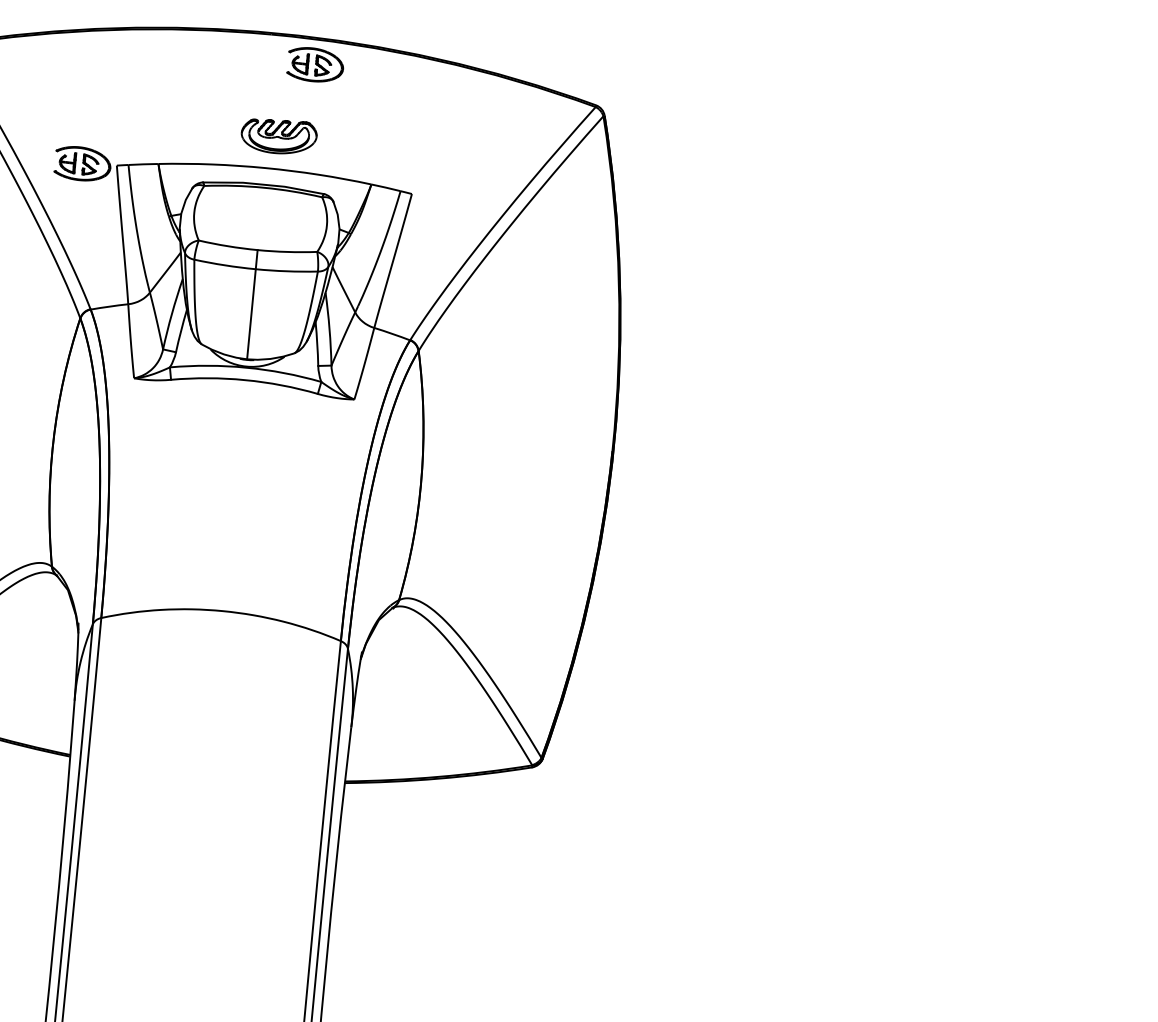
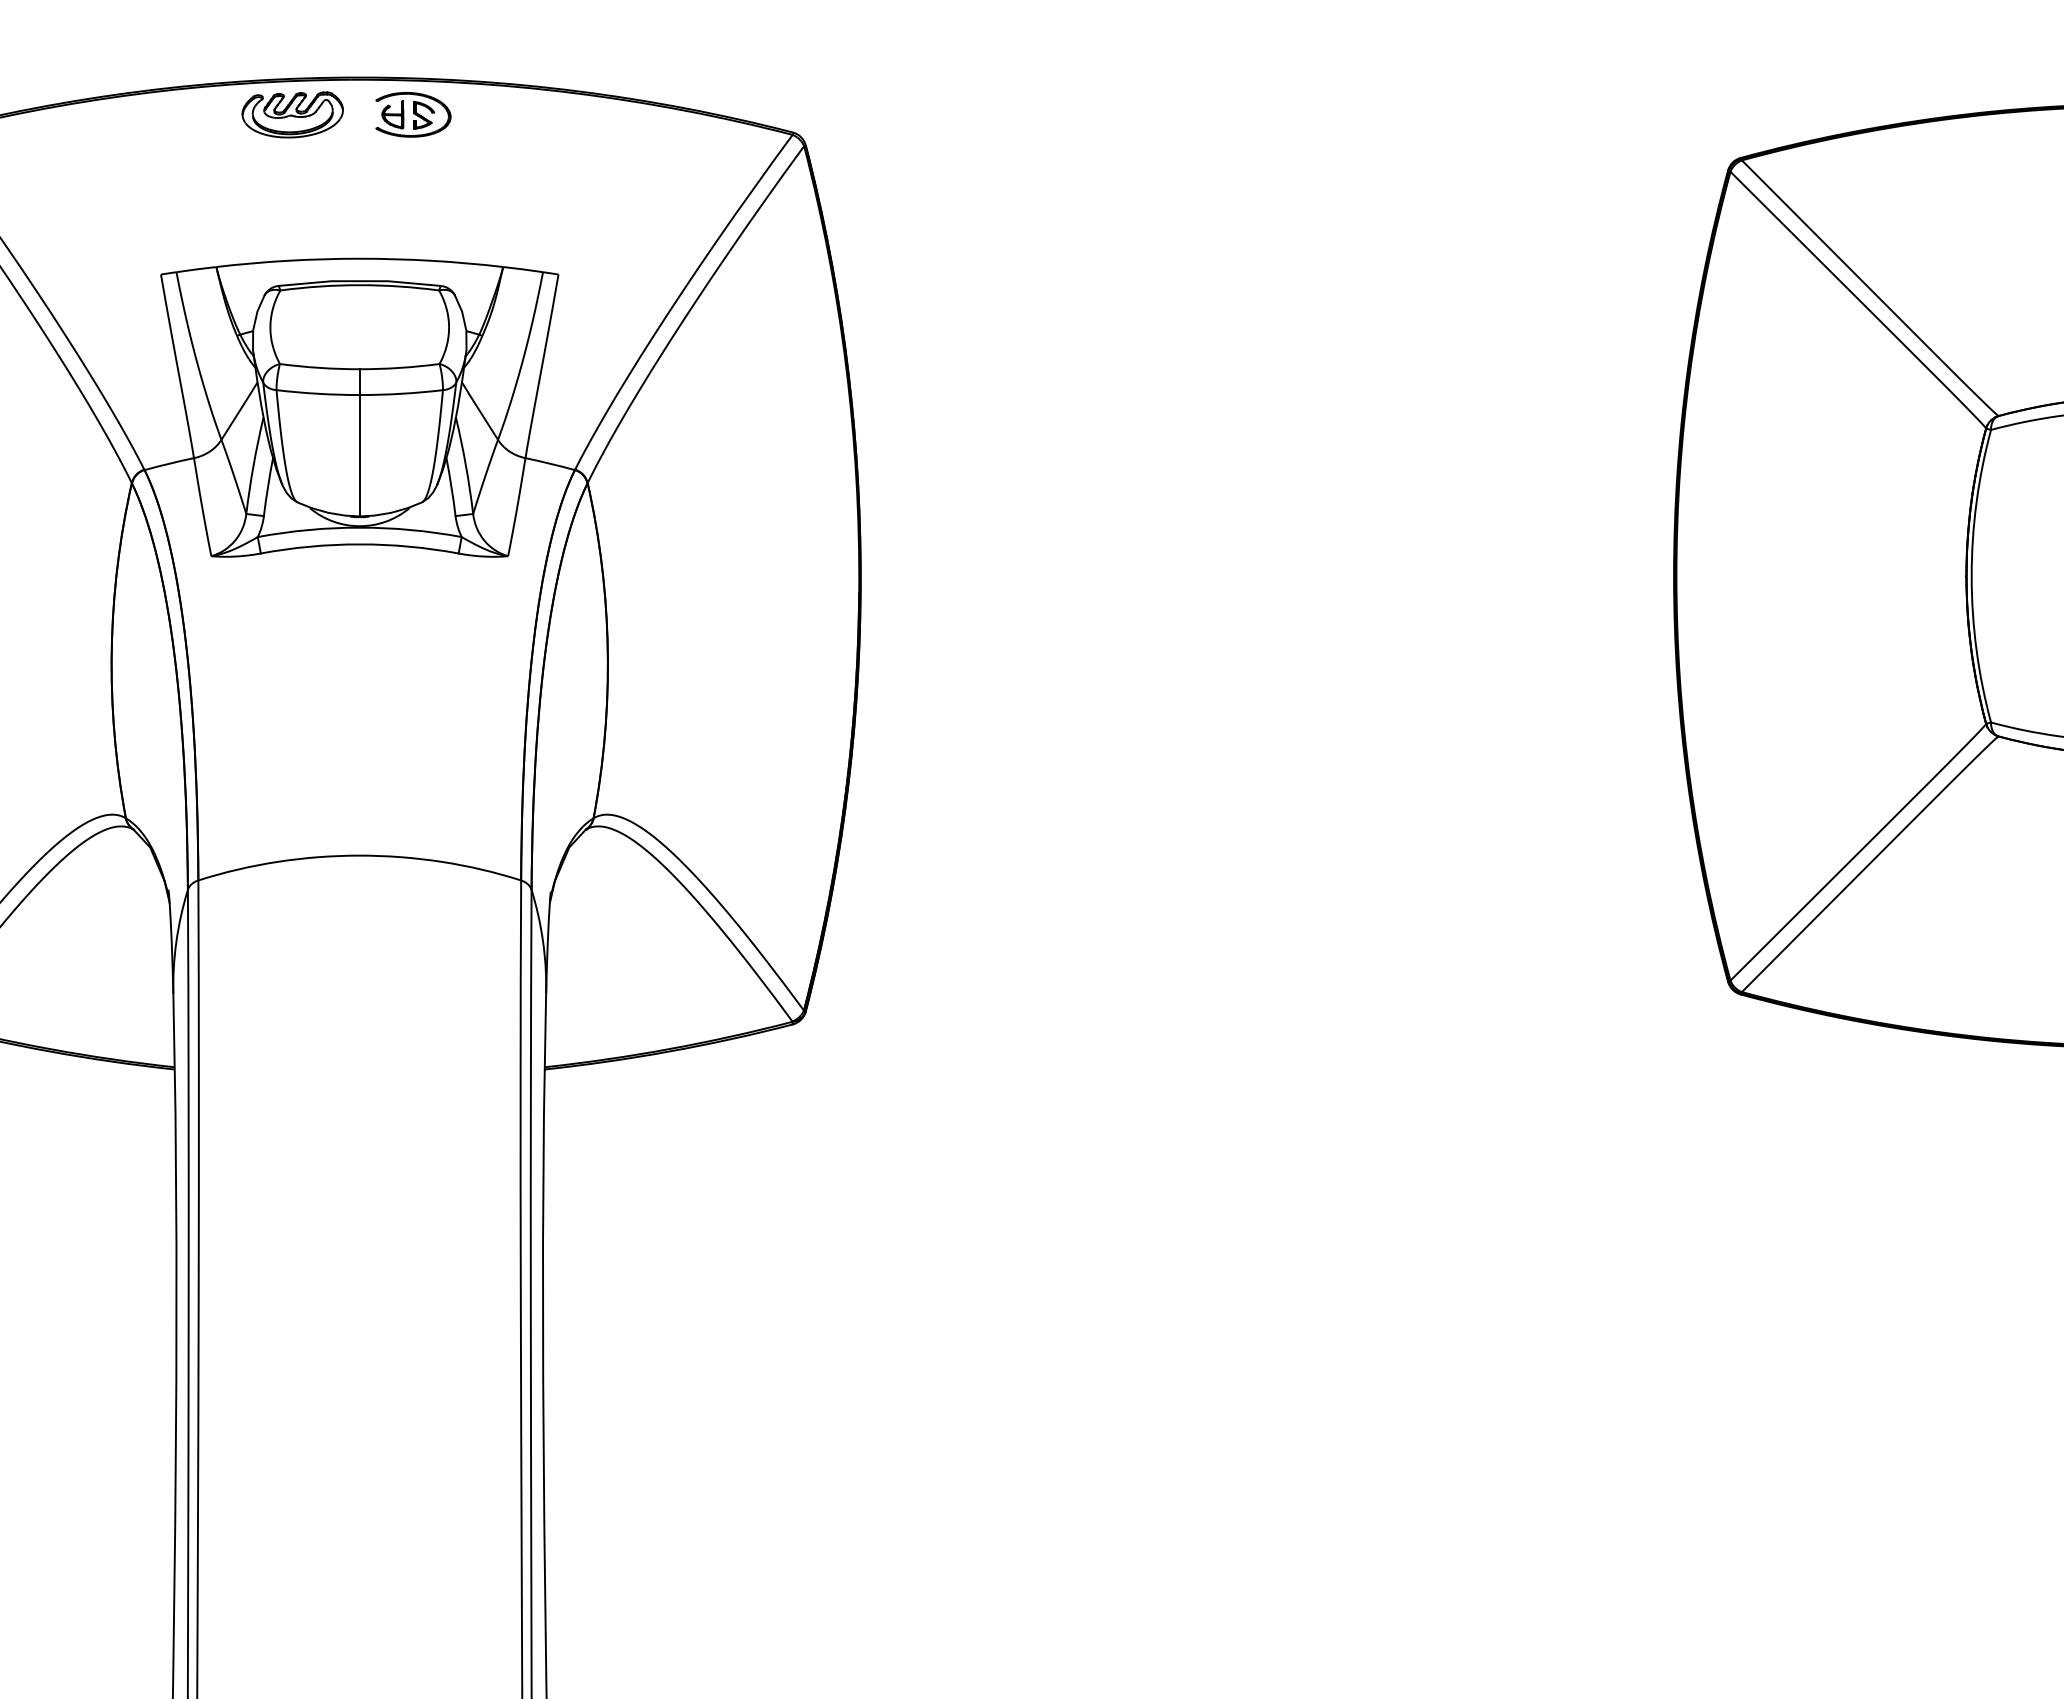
part: (278, 136) -> (292, 114), moved
part: (82, 163) -> (115, 276), removed

